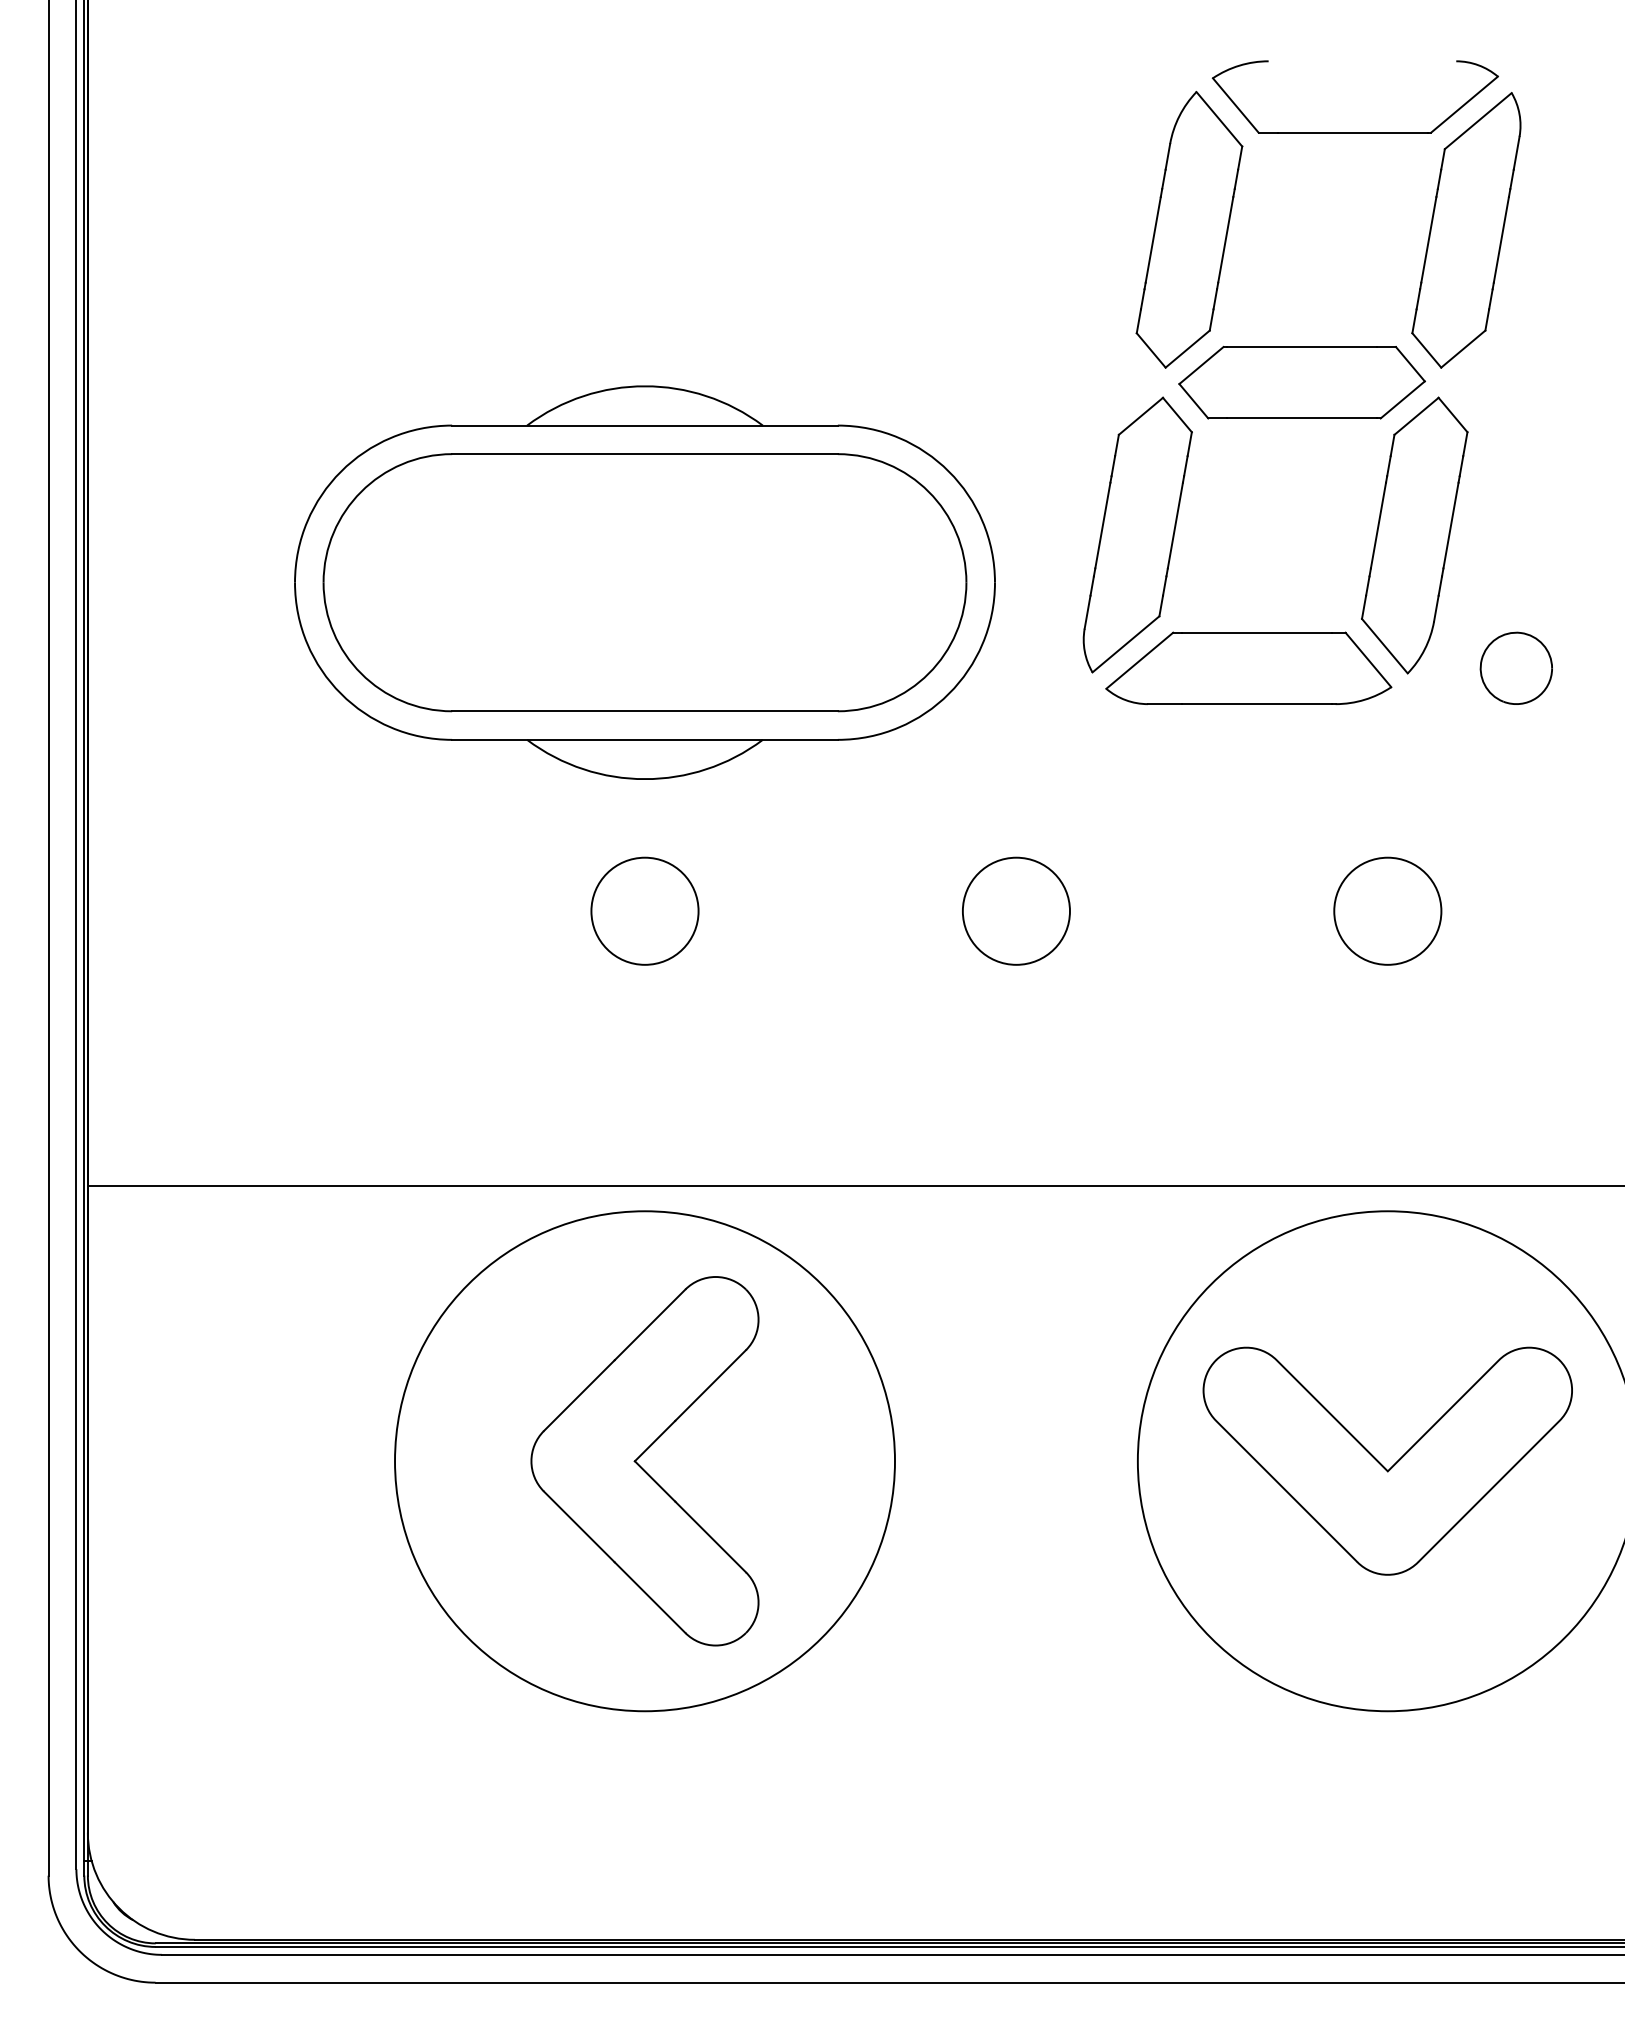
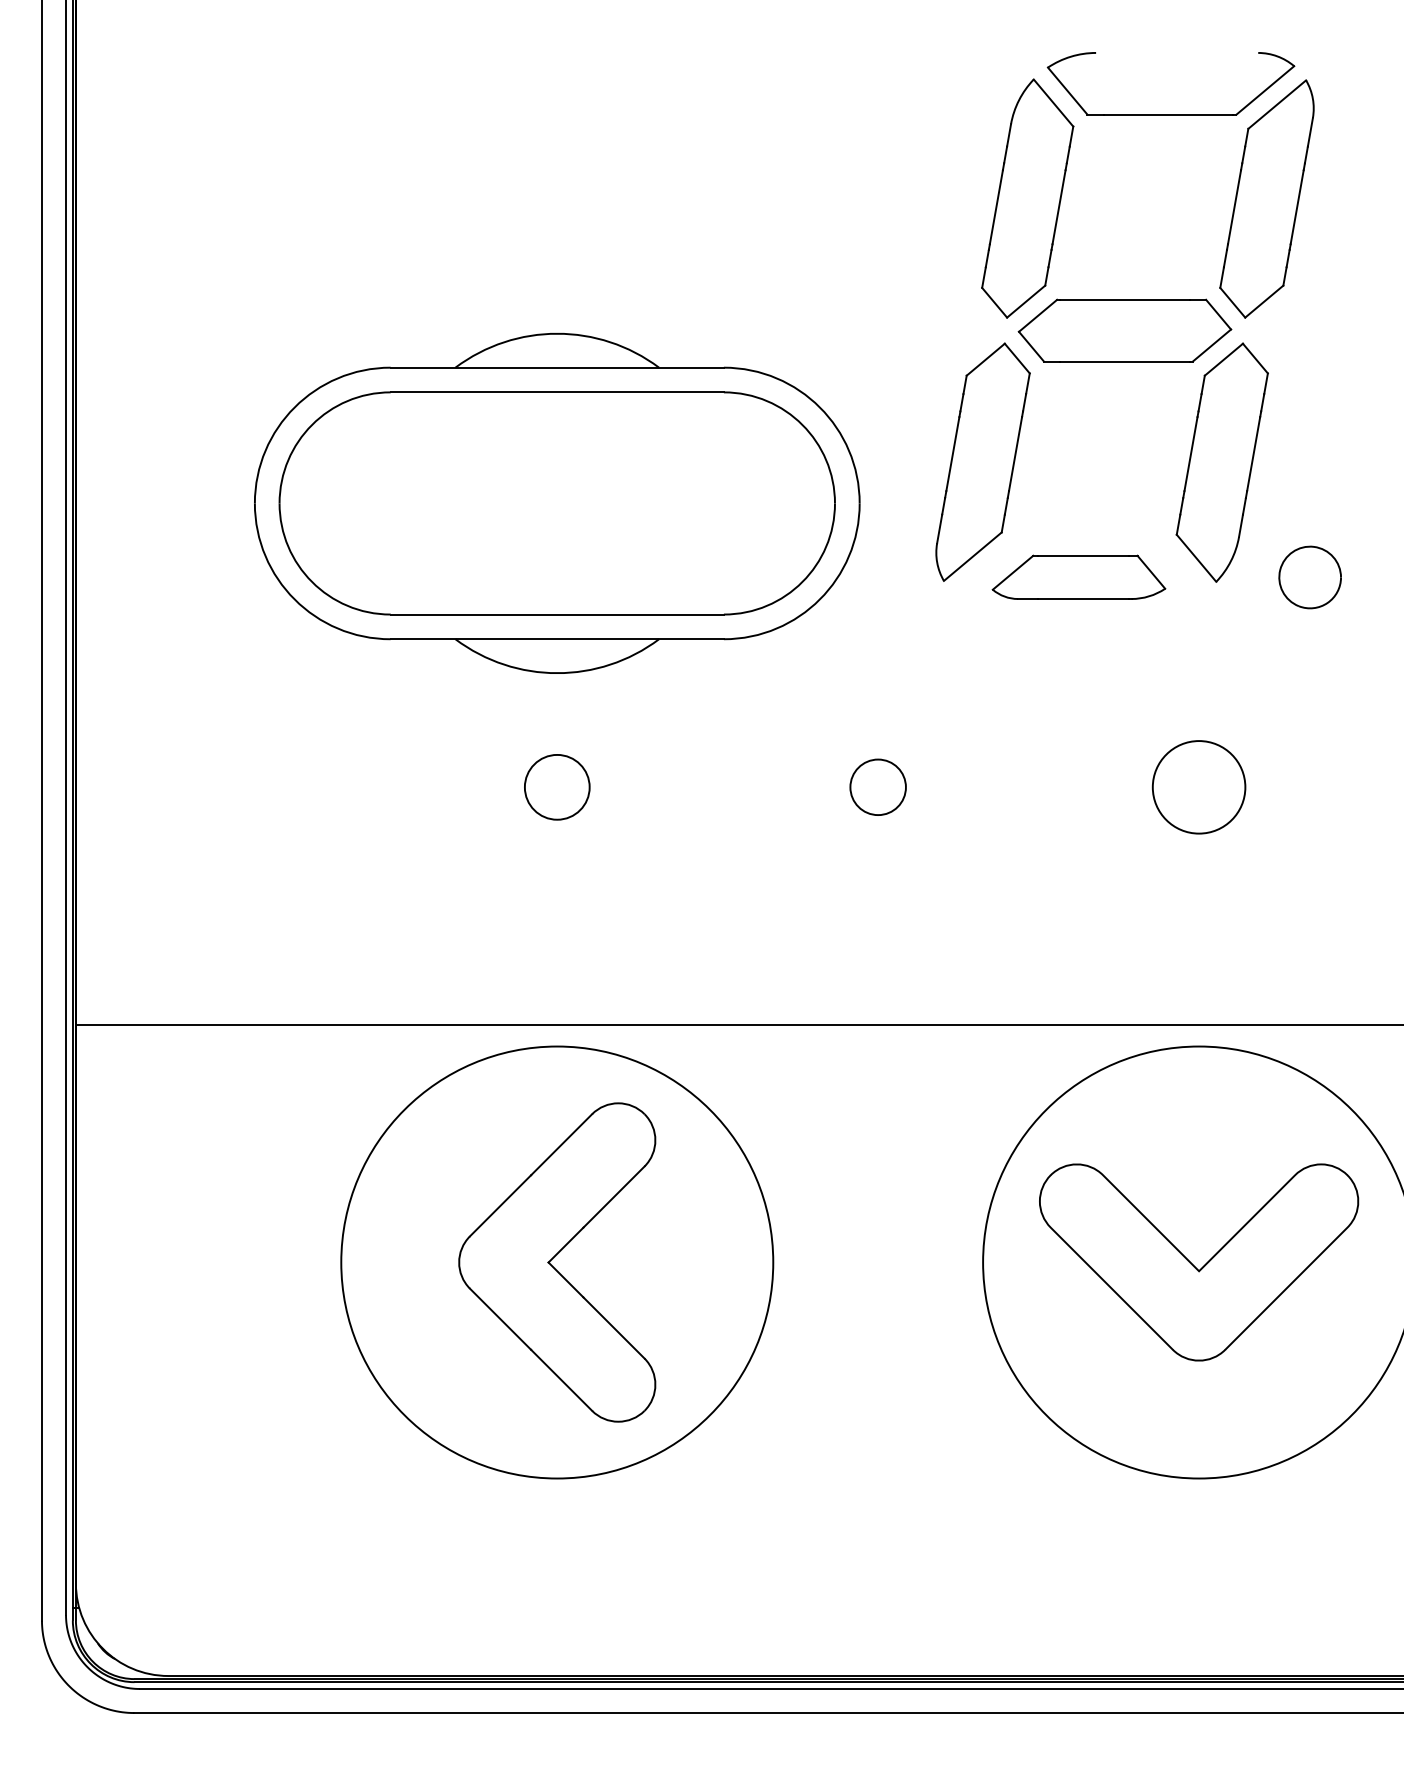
part: (1248, 667) -> (1078, 576), size x0.7
circle: (644, 910) -> (556, 786), size x0.7
circle: (1015, 910) -> (877, 786), size x0.6

